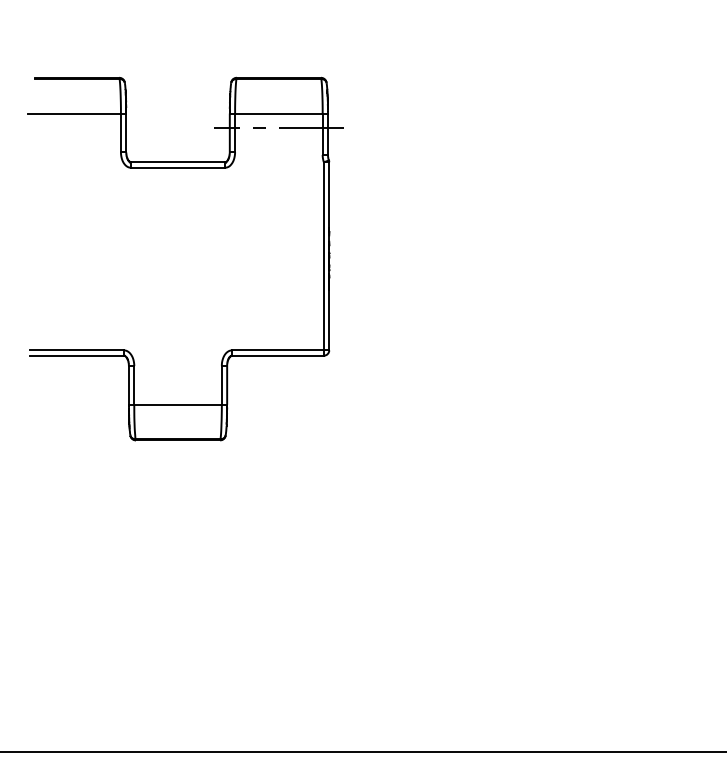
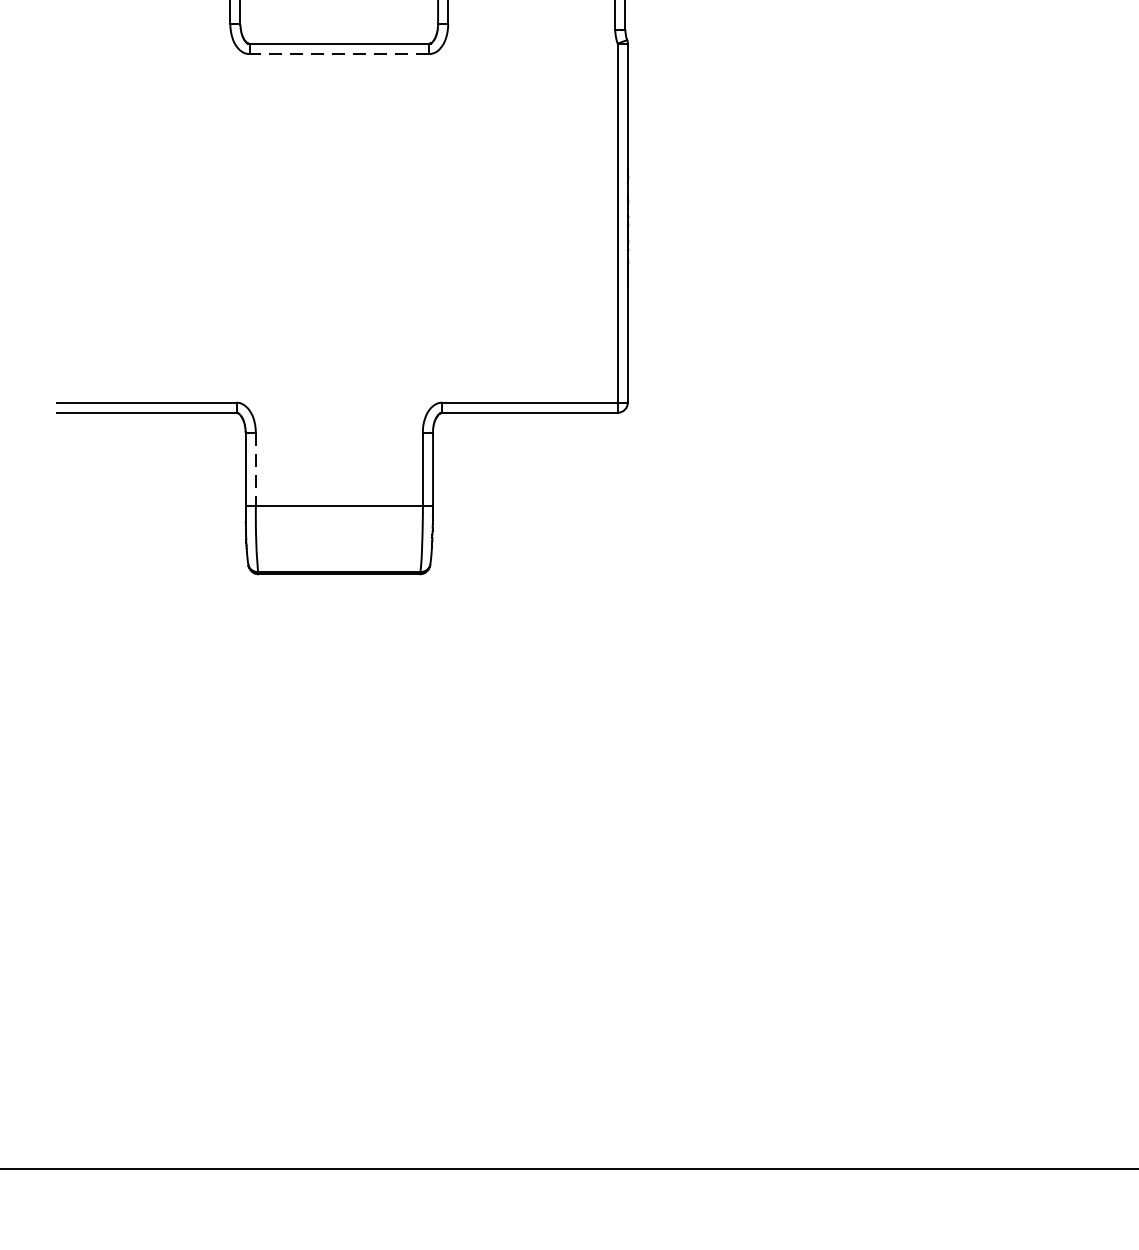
line: (177, 167) -> (338, 53), solid -> dashed
line: (134, 385) -> (256, 469), solid -> dashed

